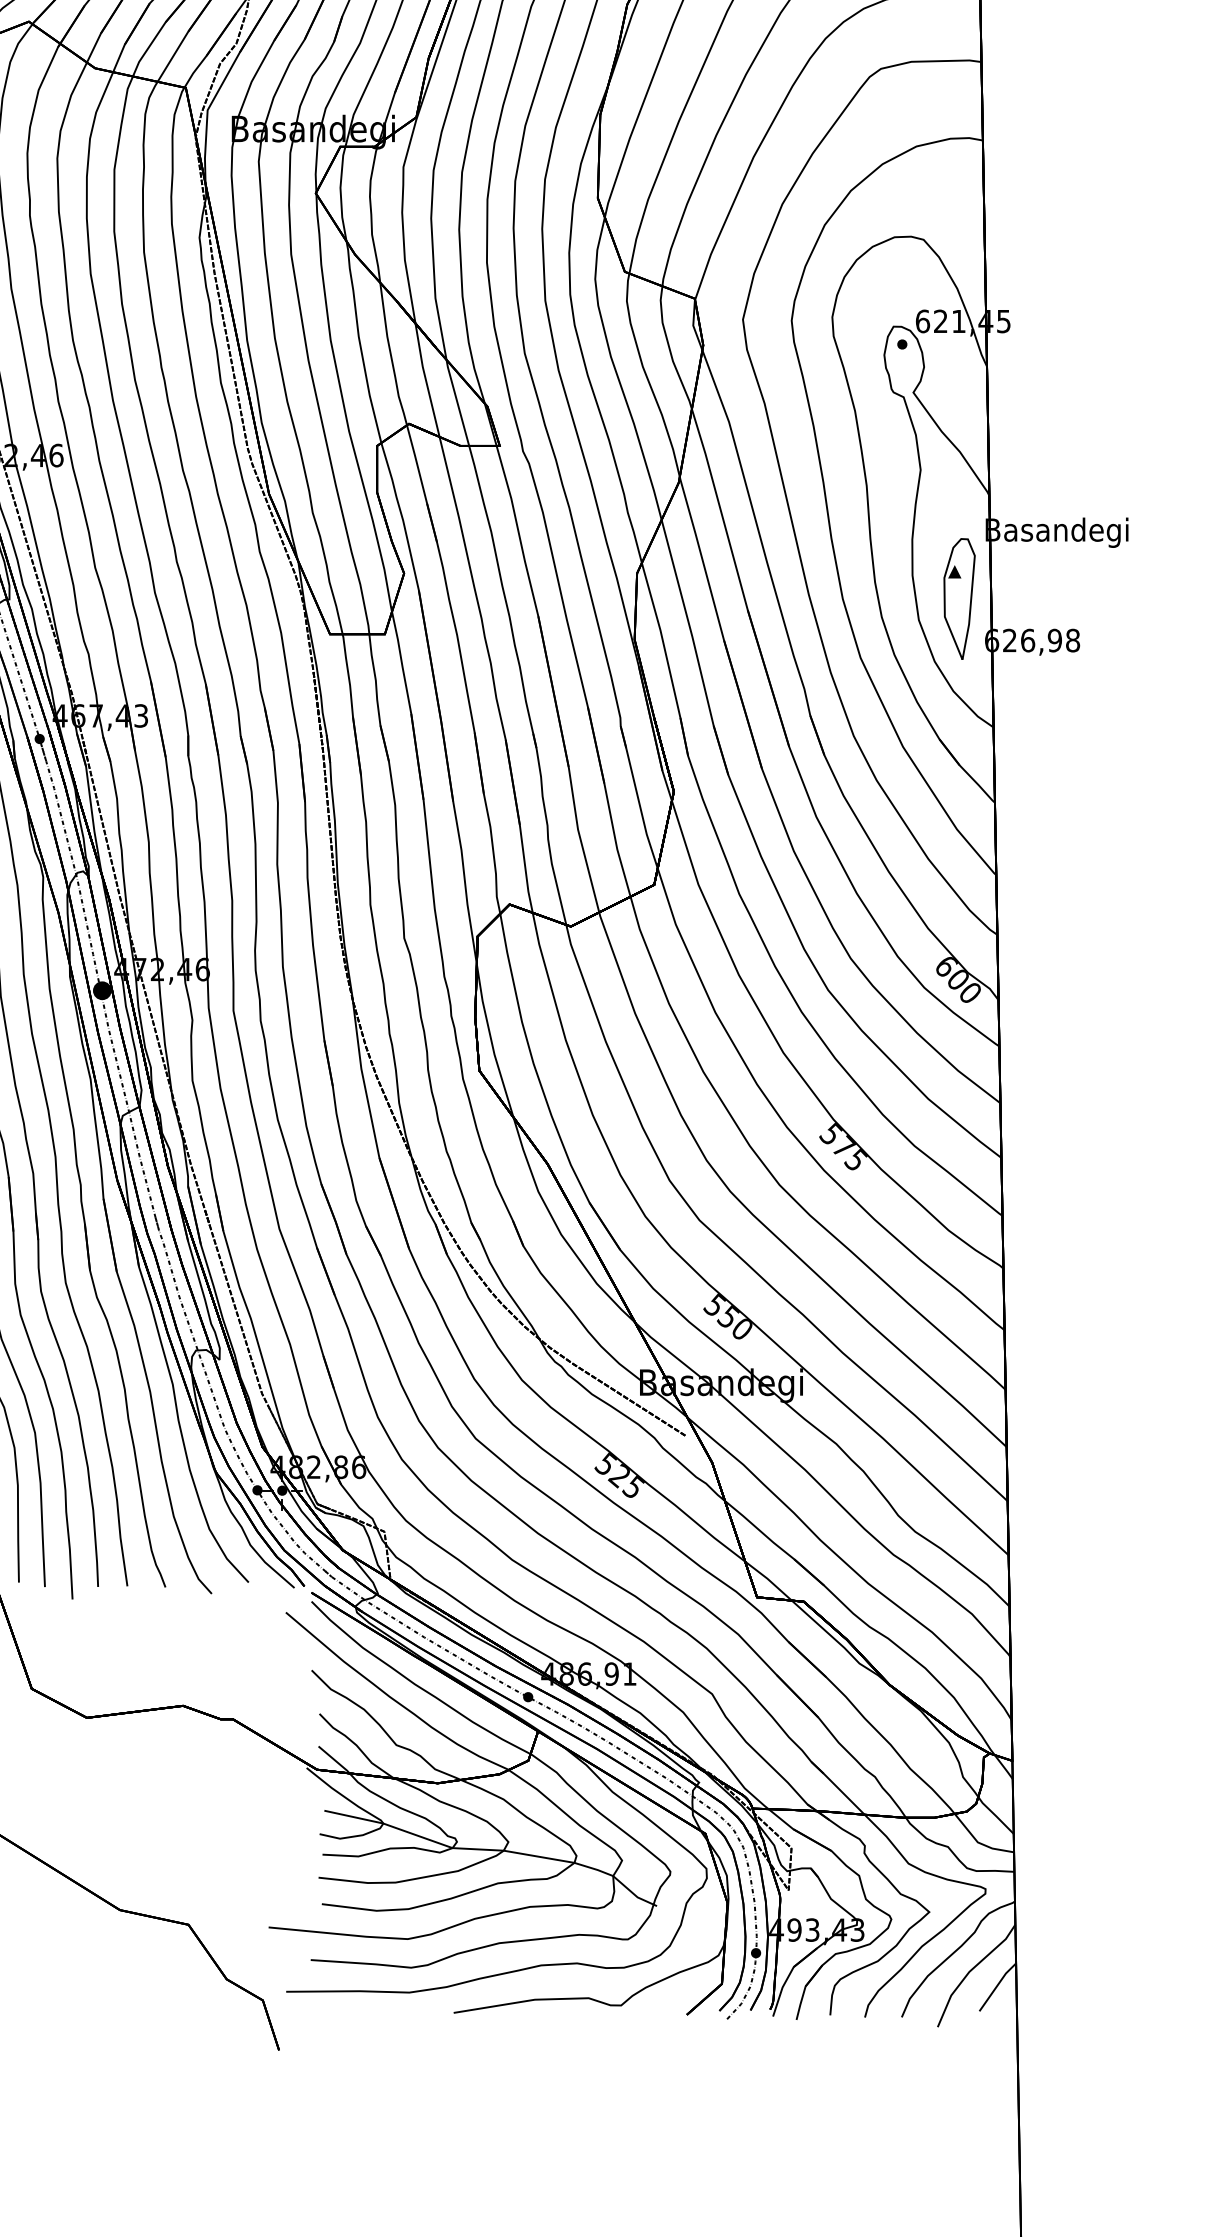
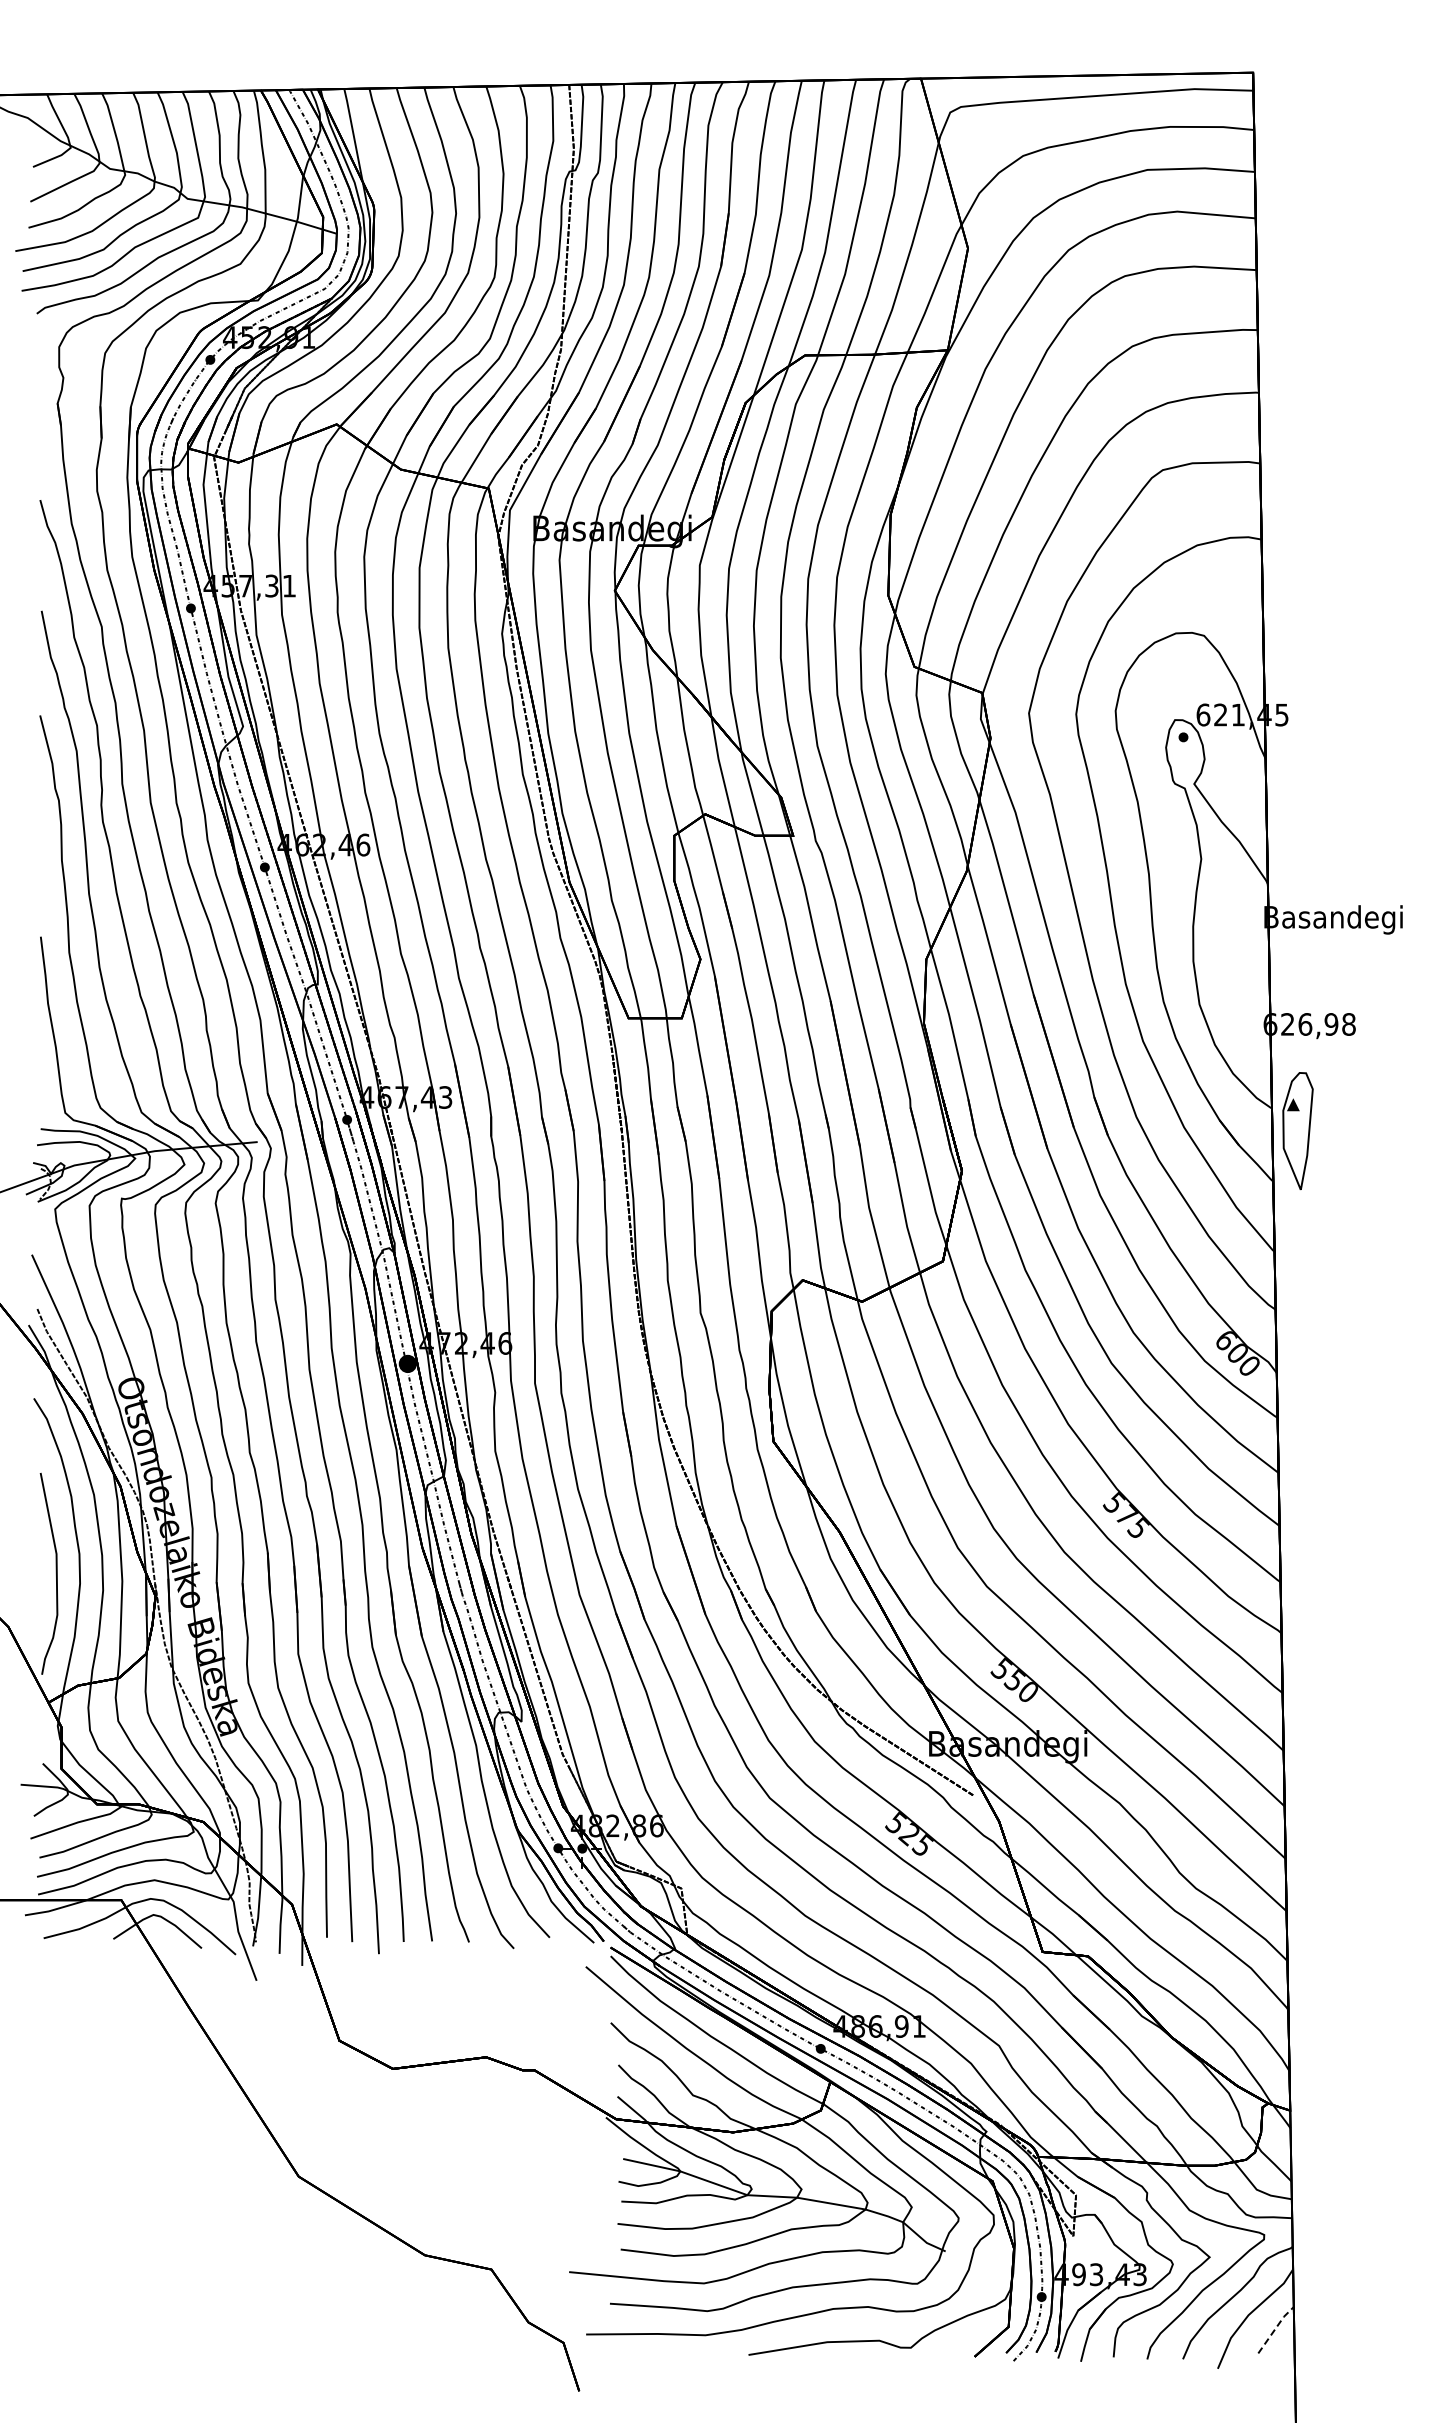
part: (959, 599) -> (1297, 1131), moved
line: (997, 1985) -> (1275, 2328), solid -> dashed

